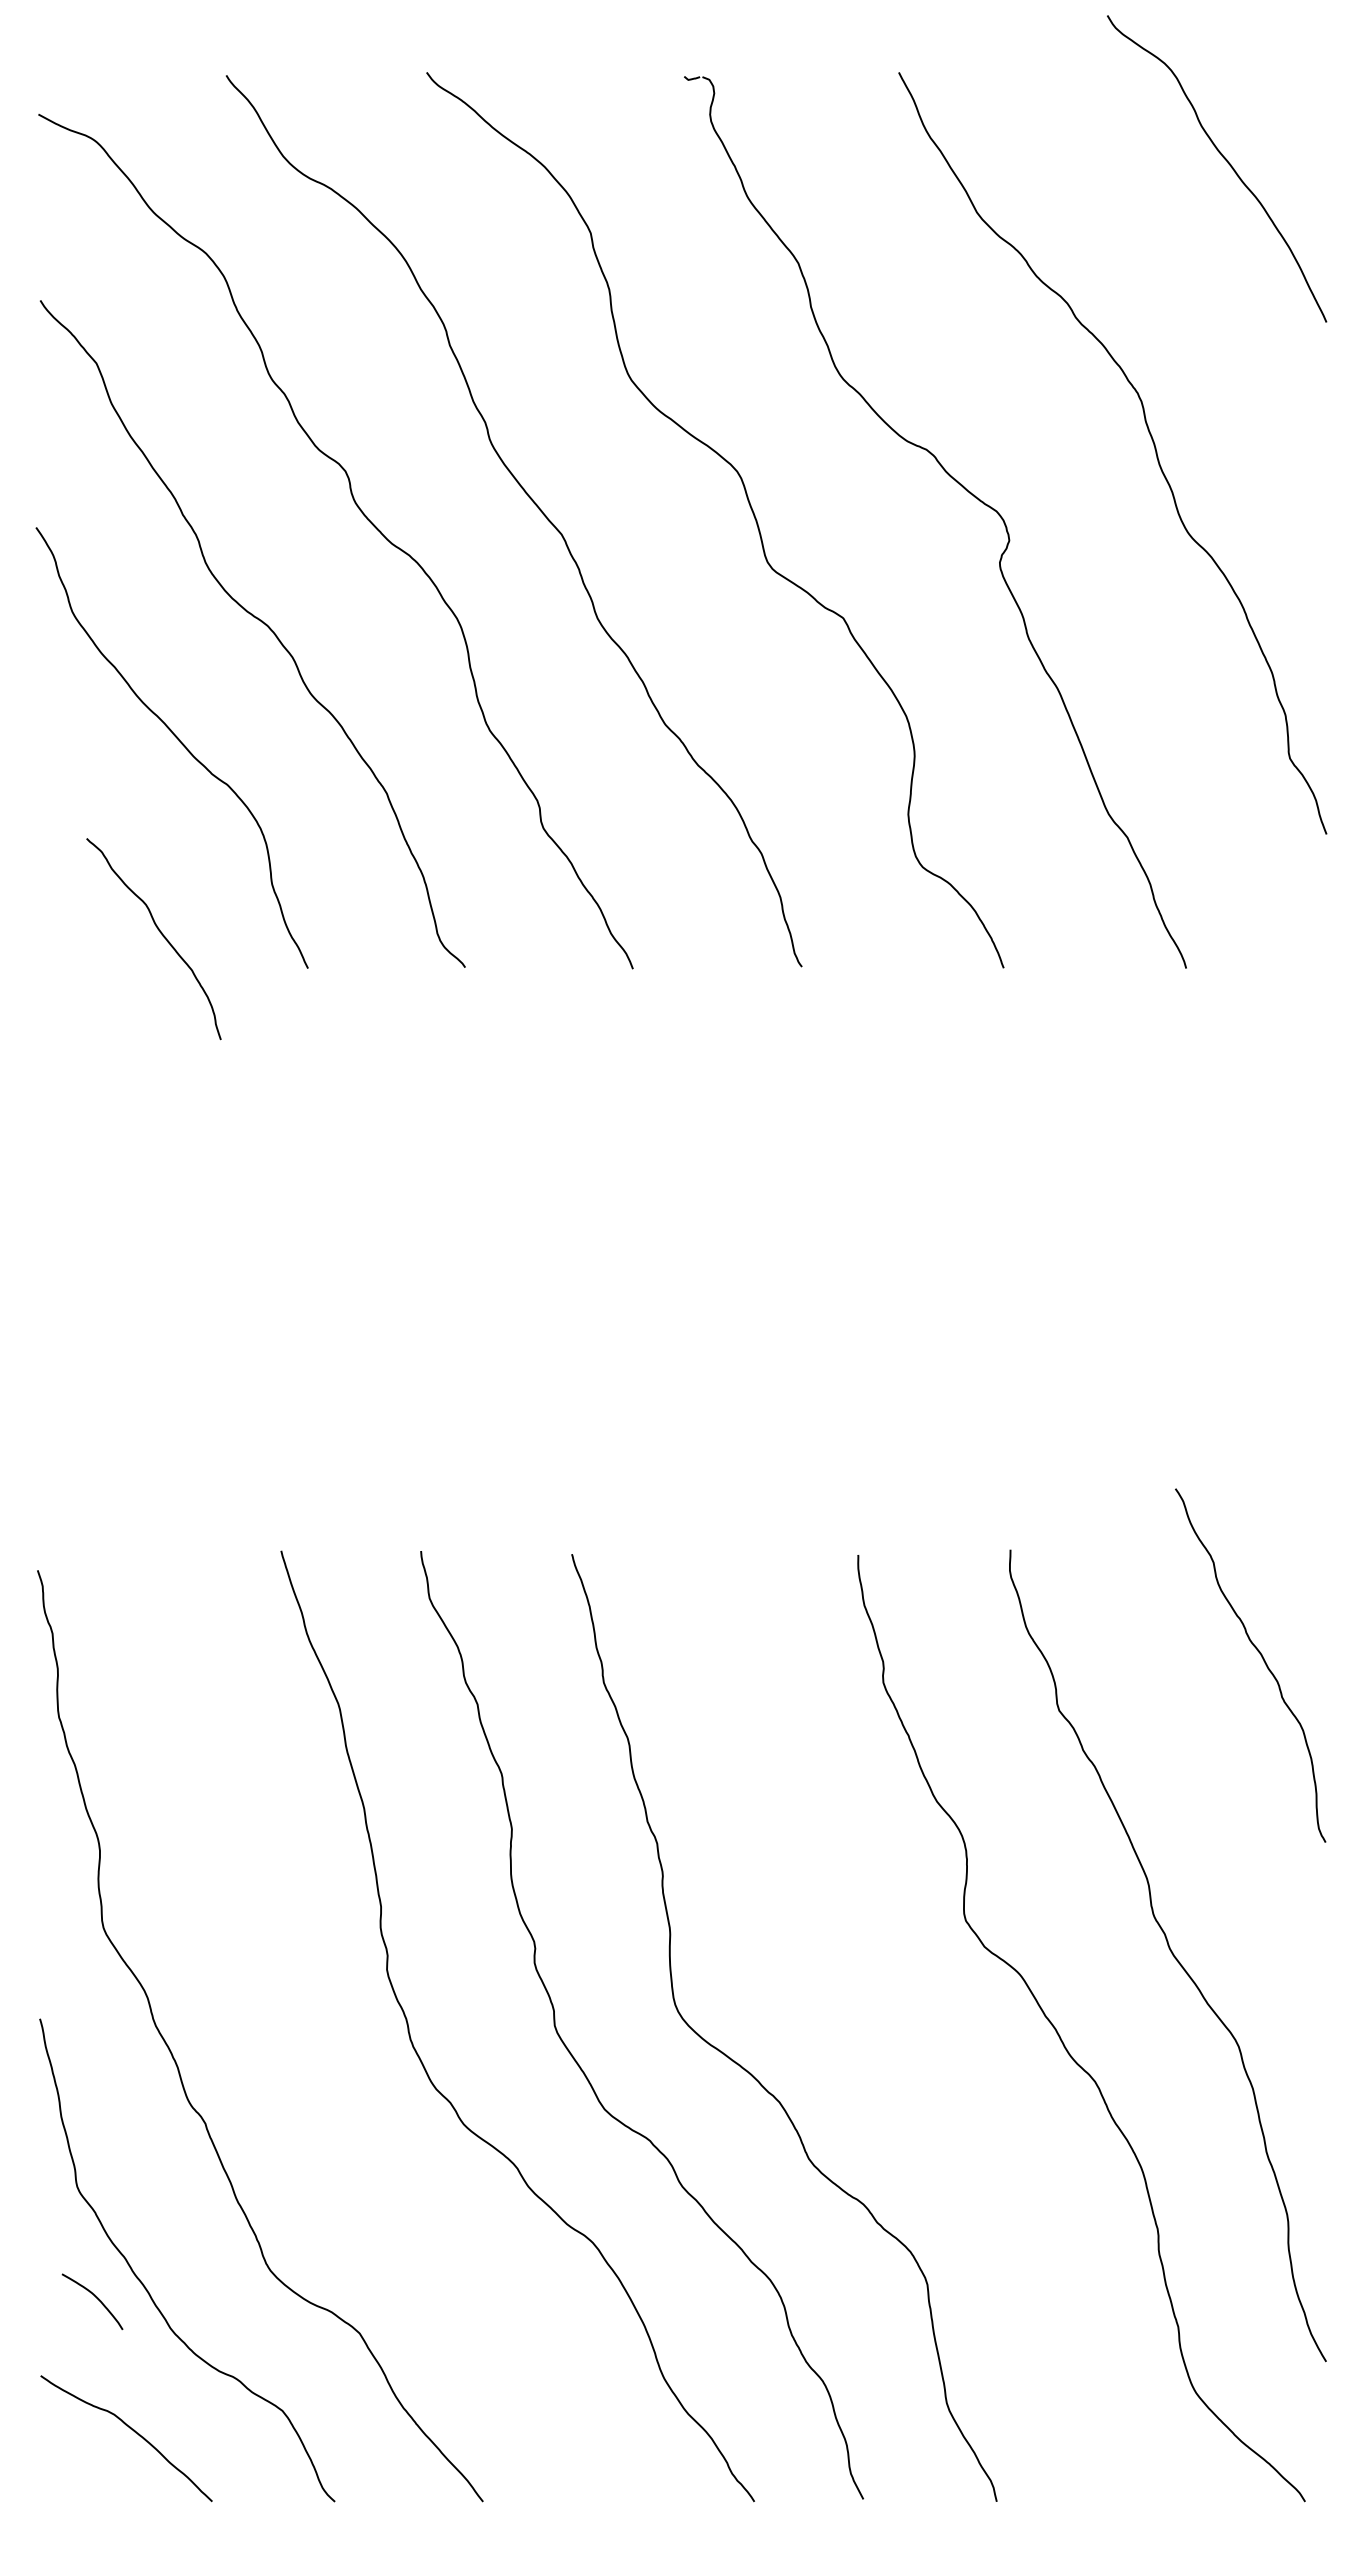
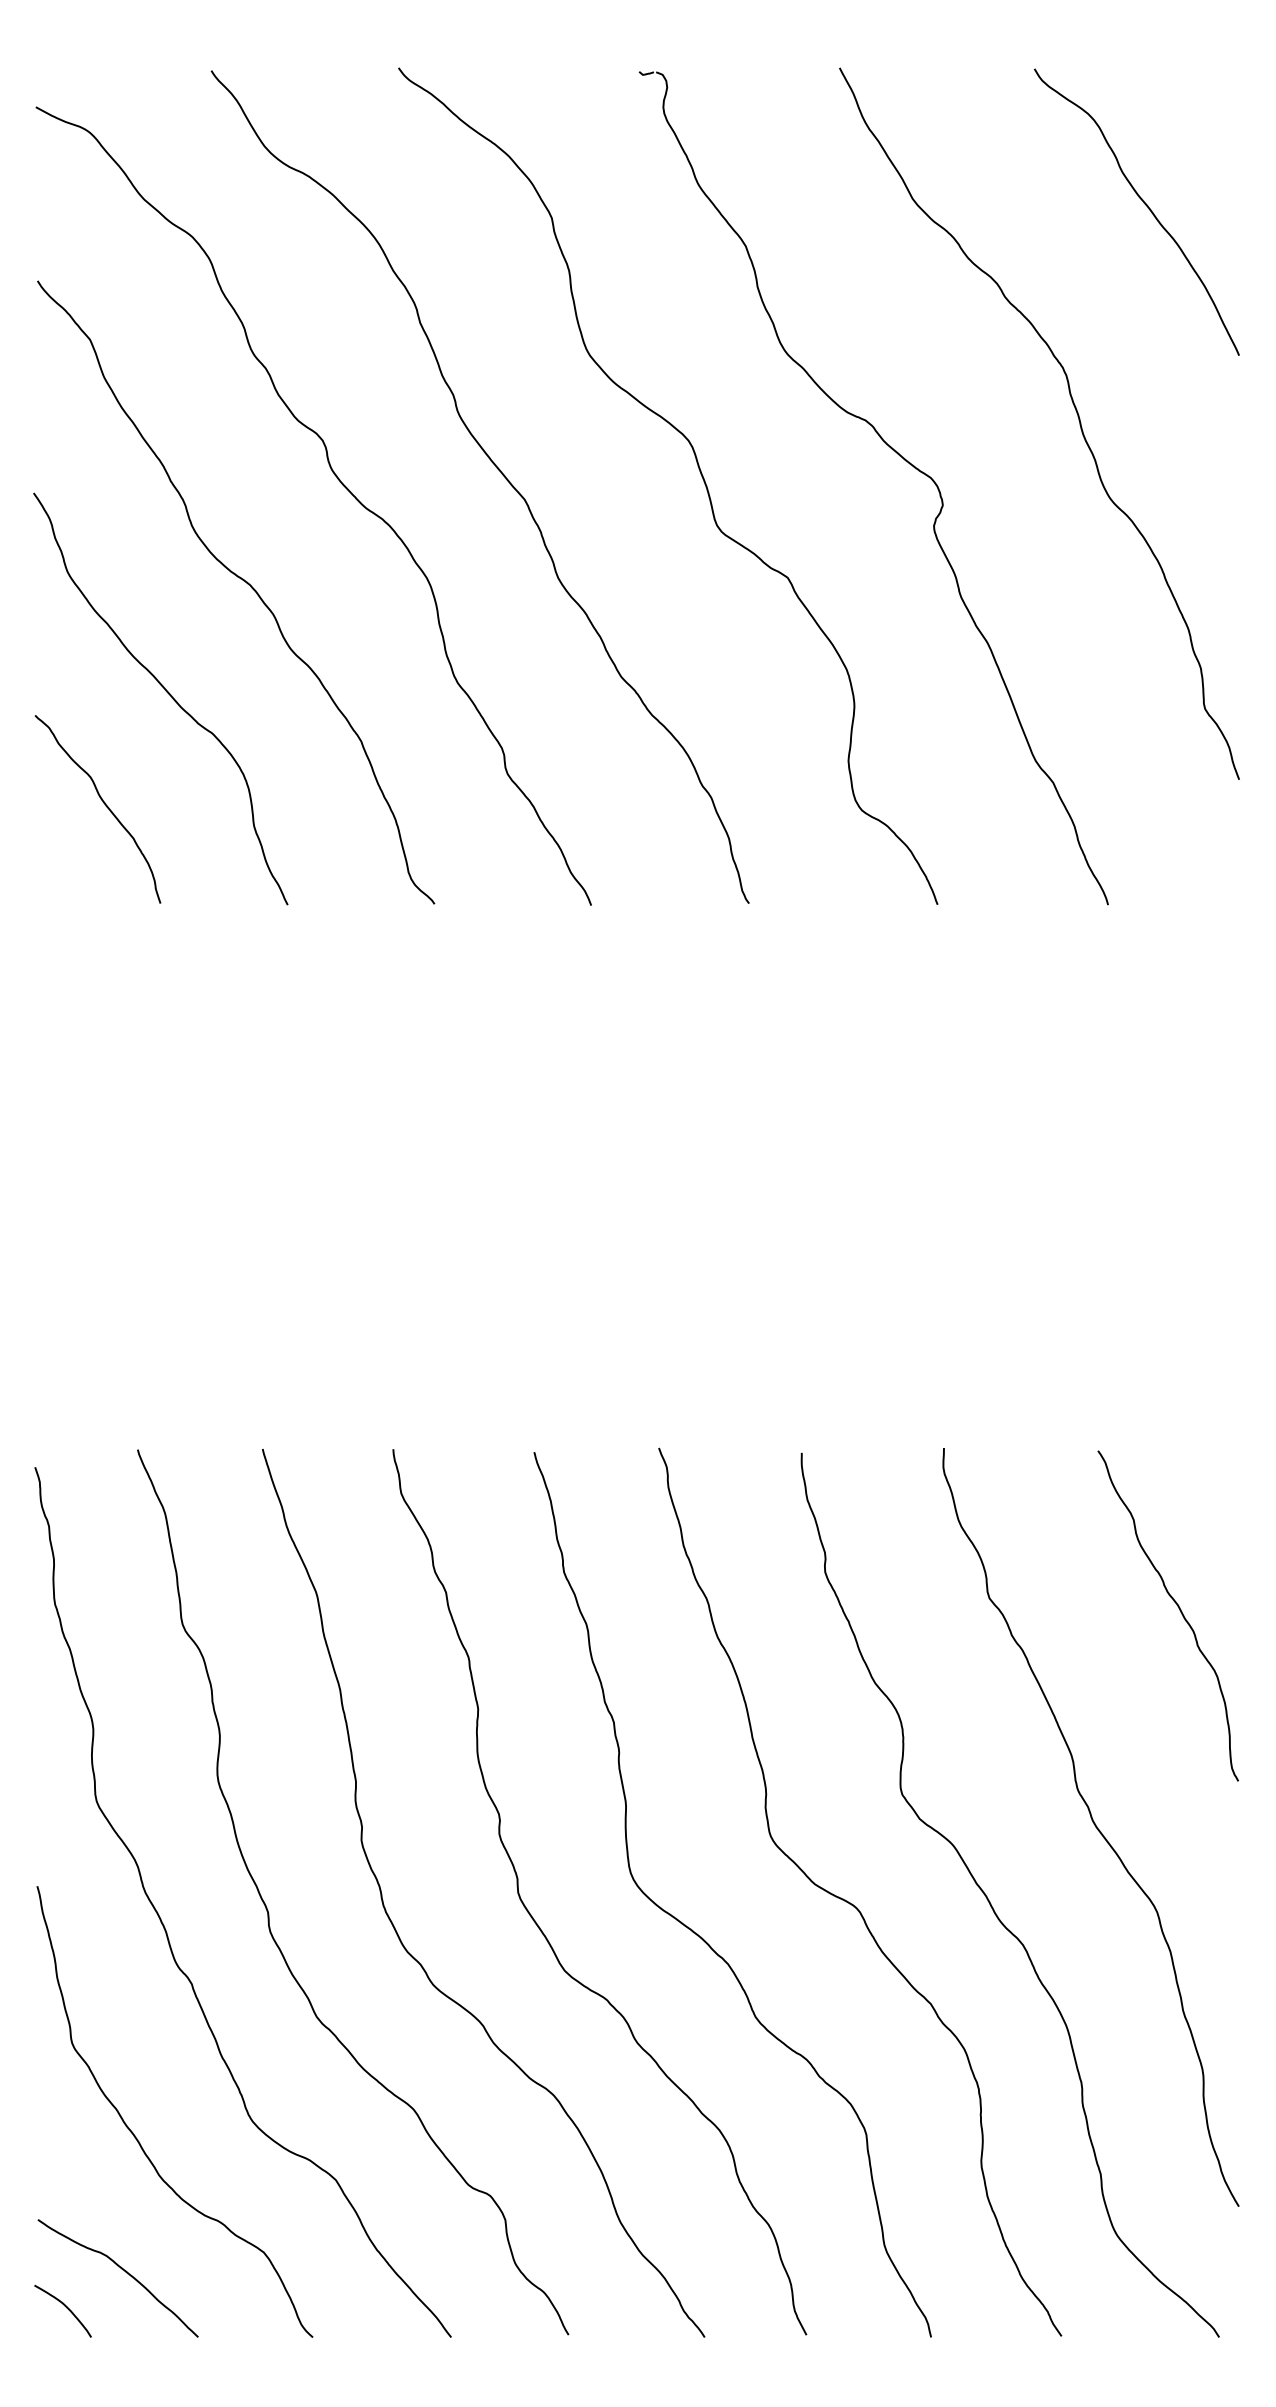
curve: (1225, 160) -> (1144, 204), moved
curve: (159, 932) -> (103, 803), moved
curve: (1262, 1659) -> (1179, 1610), moved
curve: (912, 2037) -> (852, 1903), added
curve: (288, 2048) -> (269, 1913), added
curve: (95, 2297) -> (65, 2307), moved

